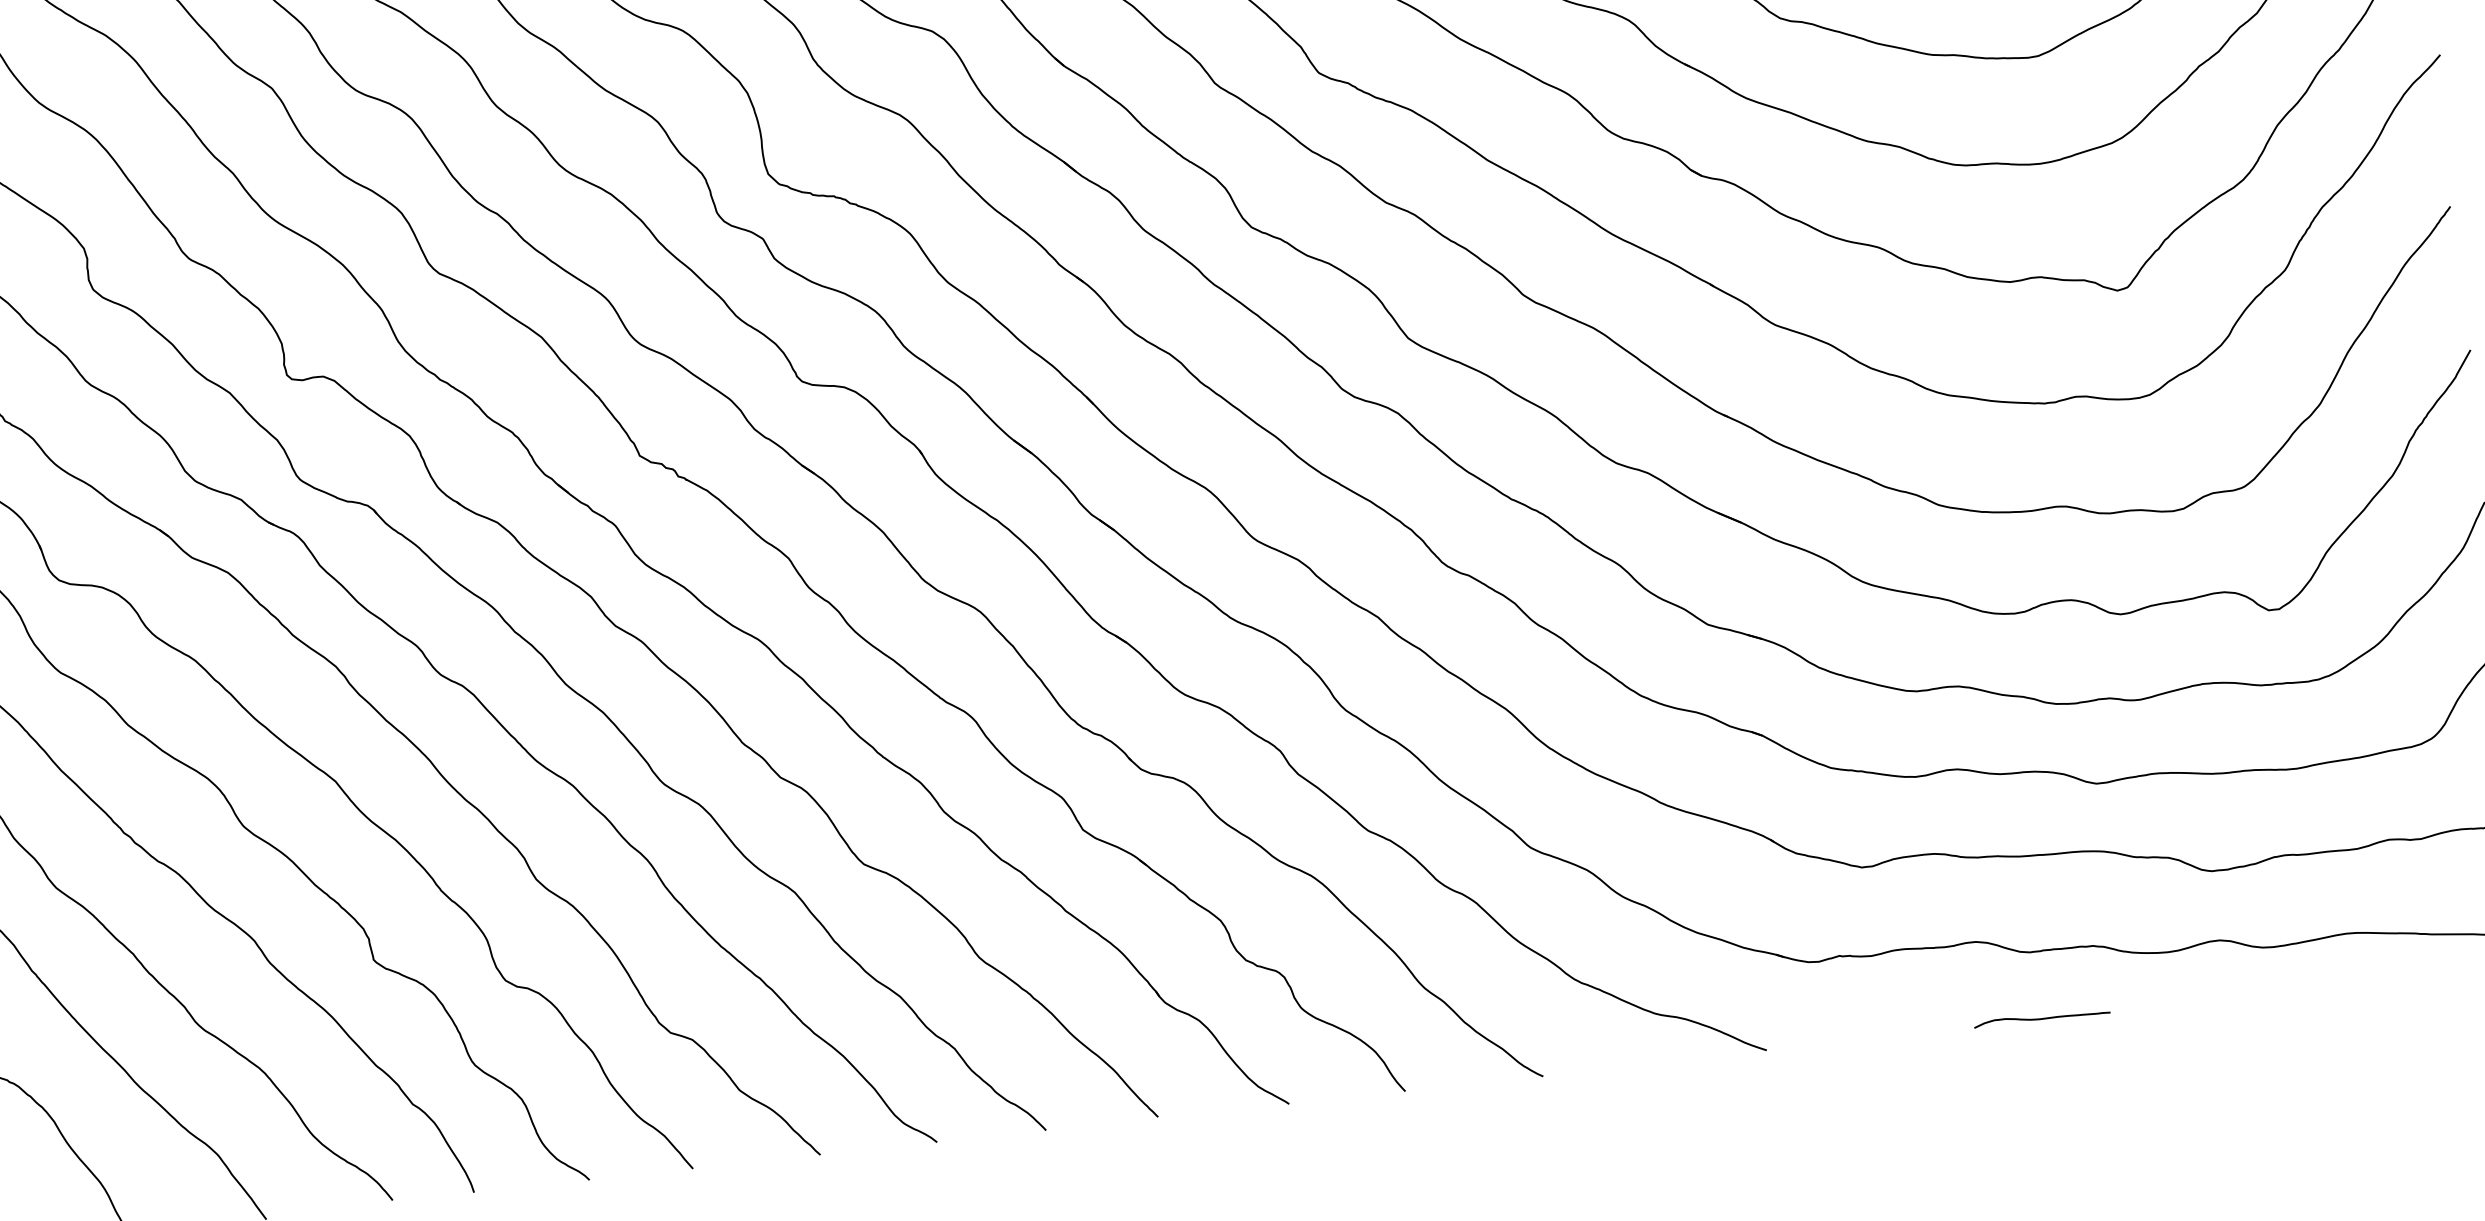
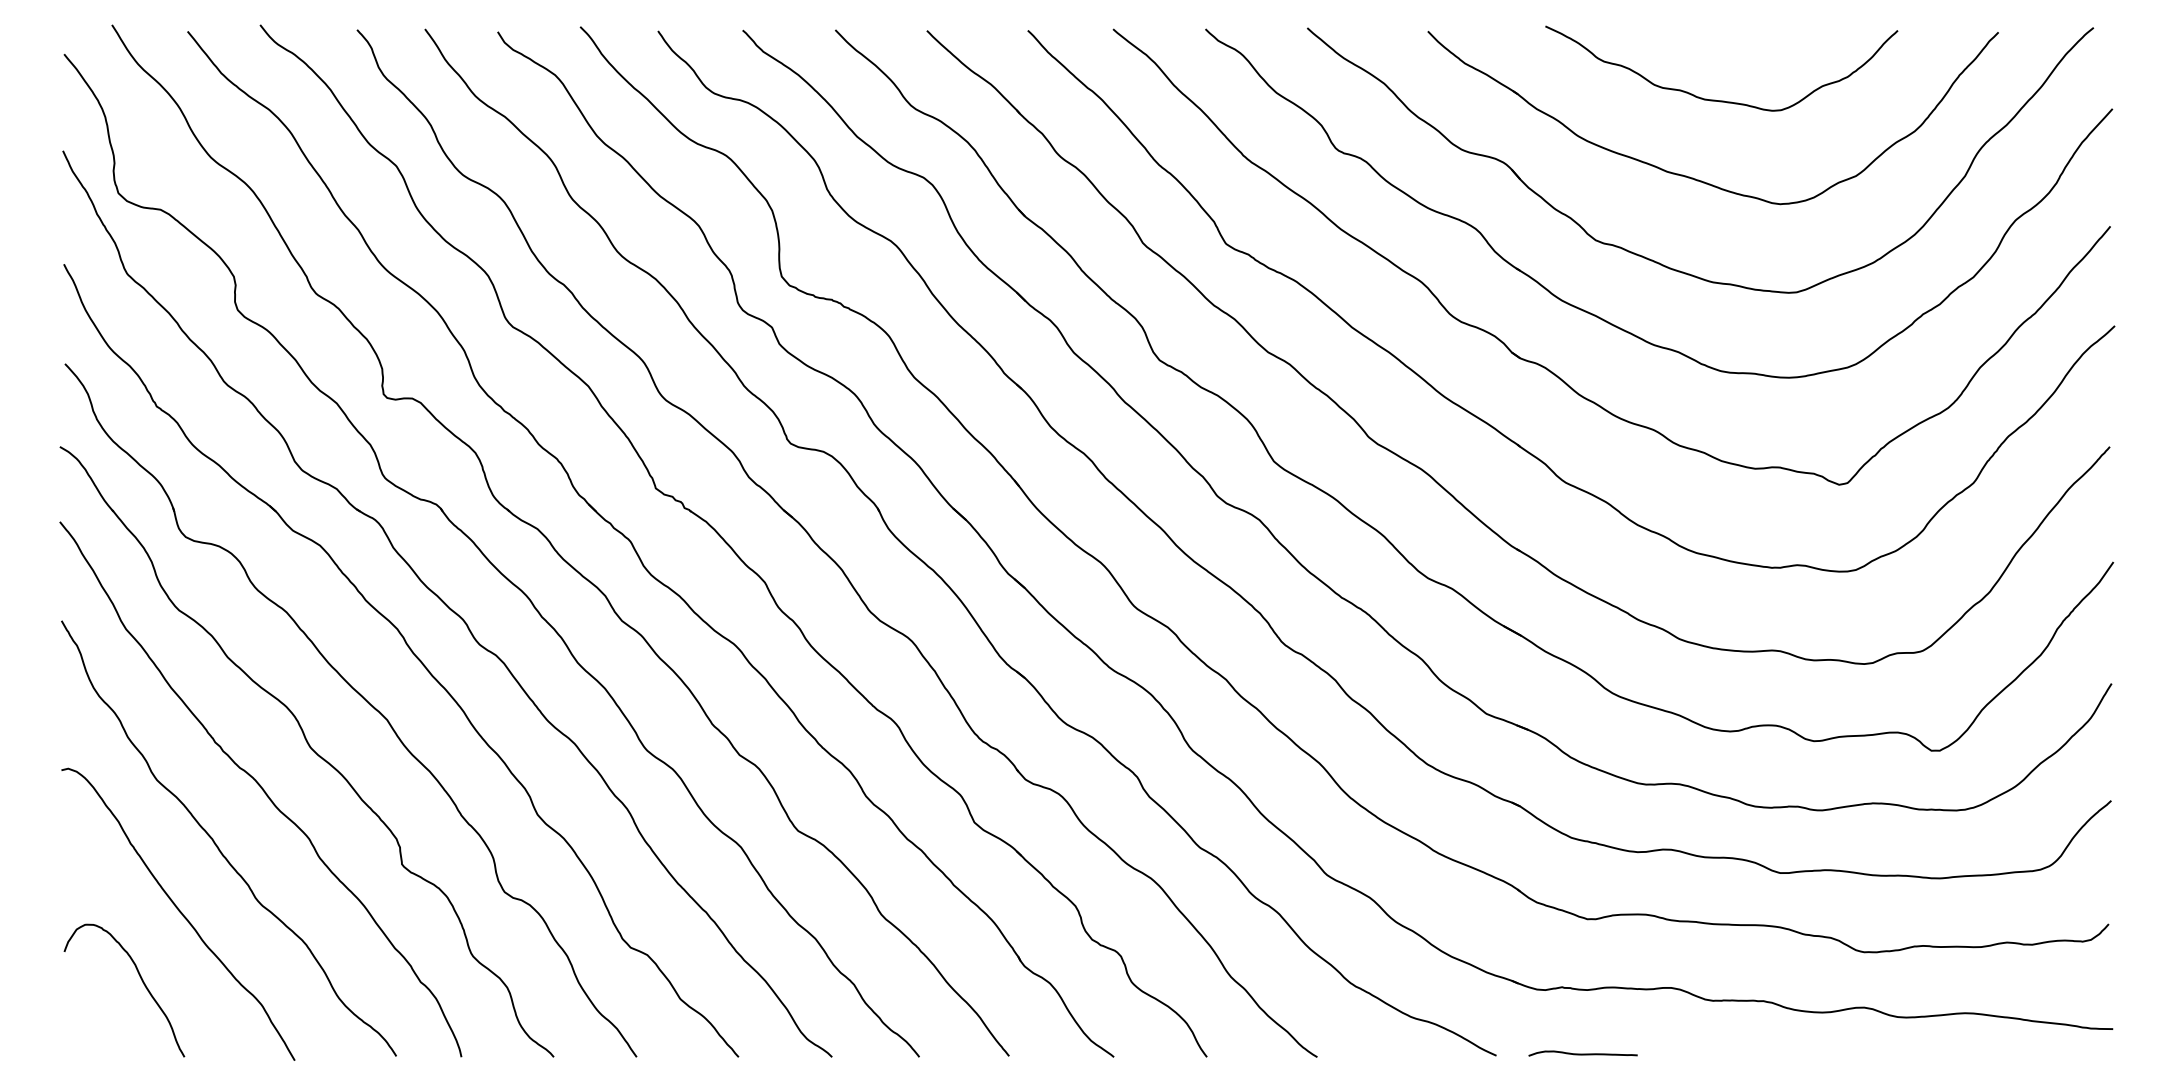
curve: (2041, 1017) -> (1582, 1053), moved

